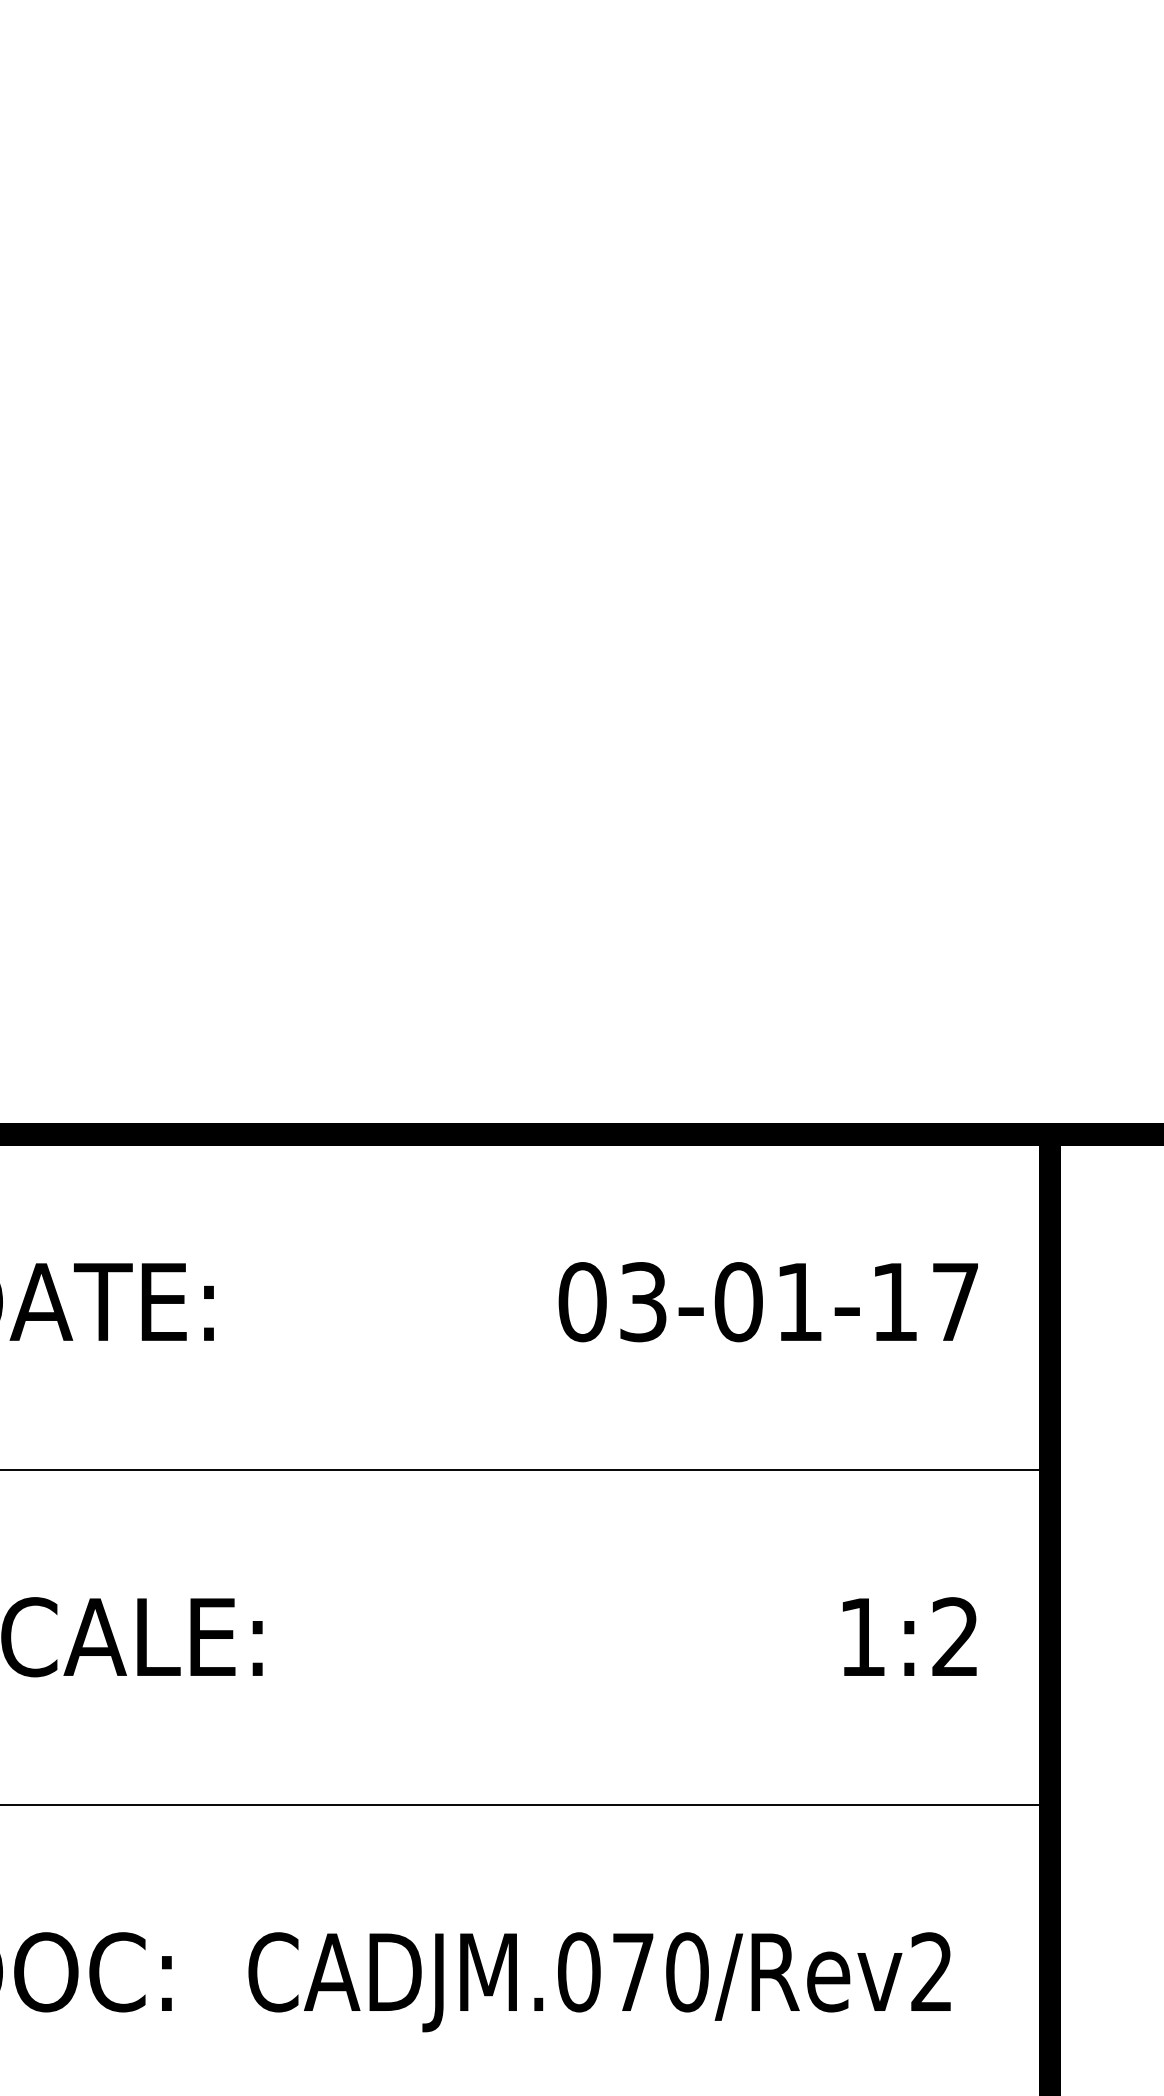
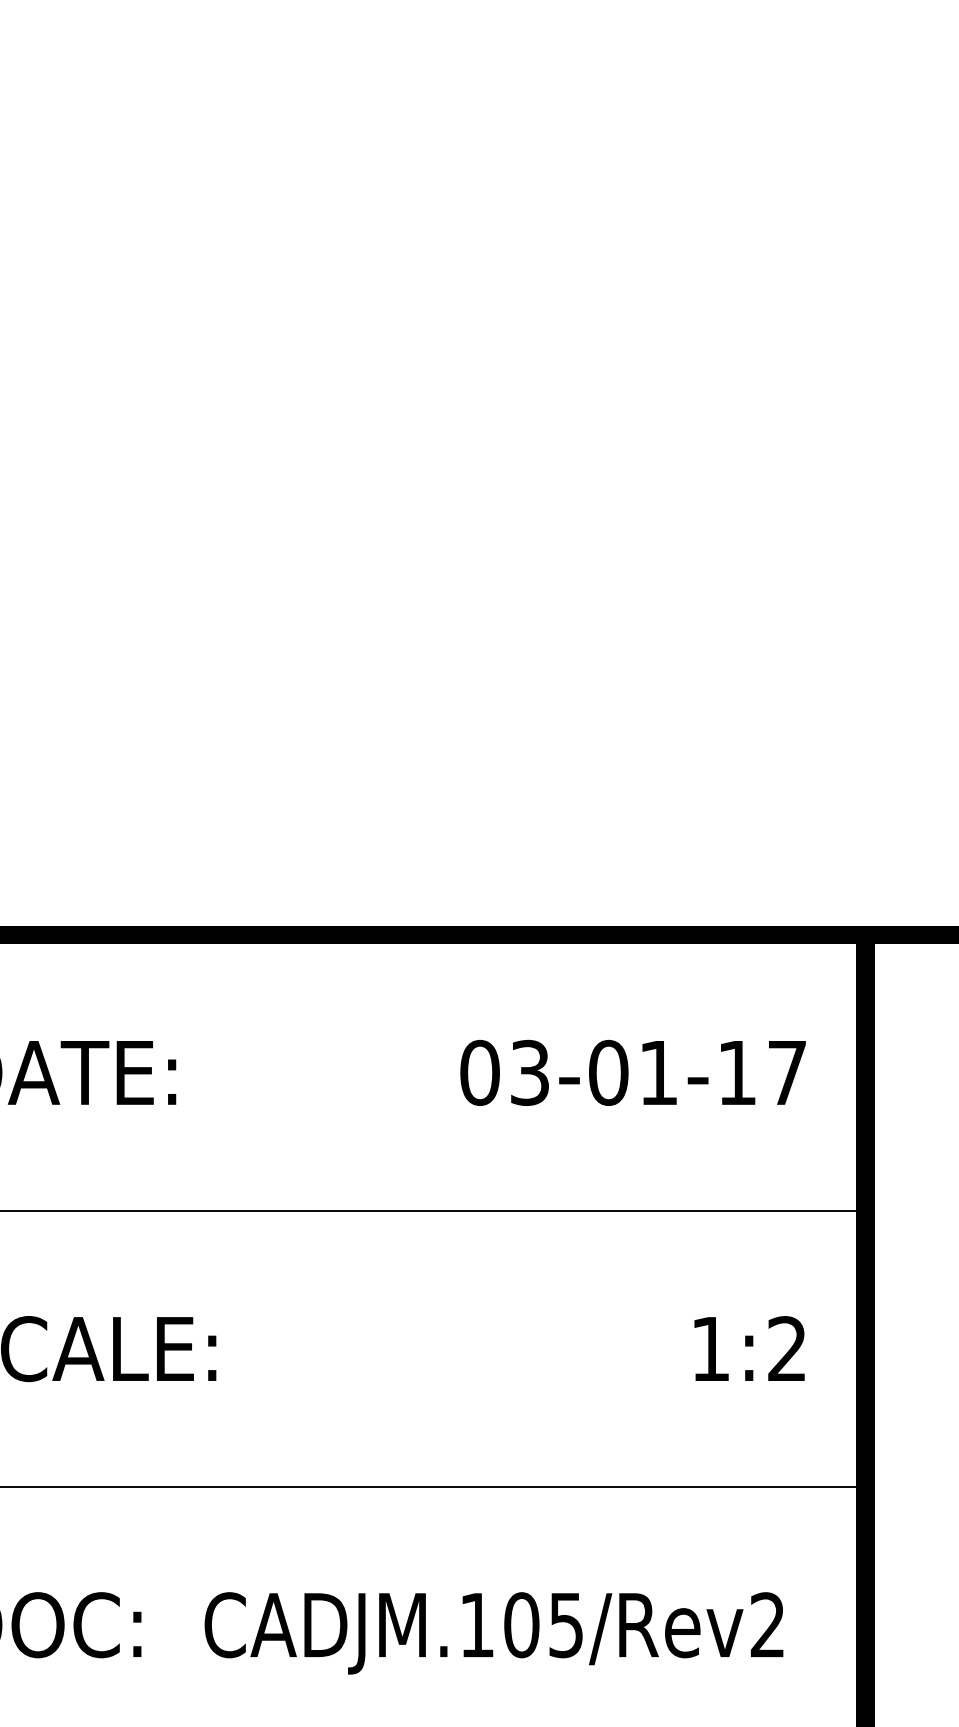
text: (632, 1972) -> (521, 1625), CADJM.070/Rev2 -> CADJM.105/Rev2

